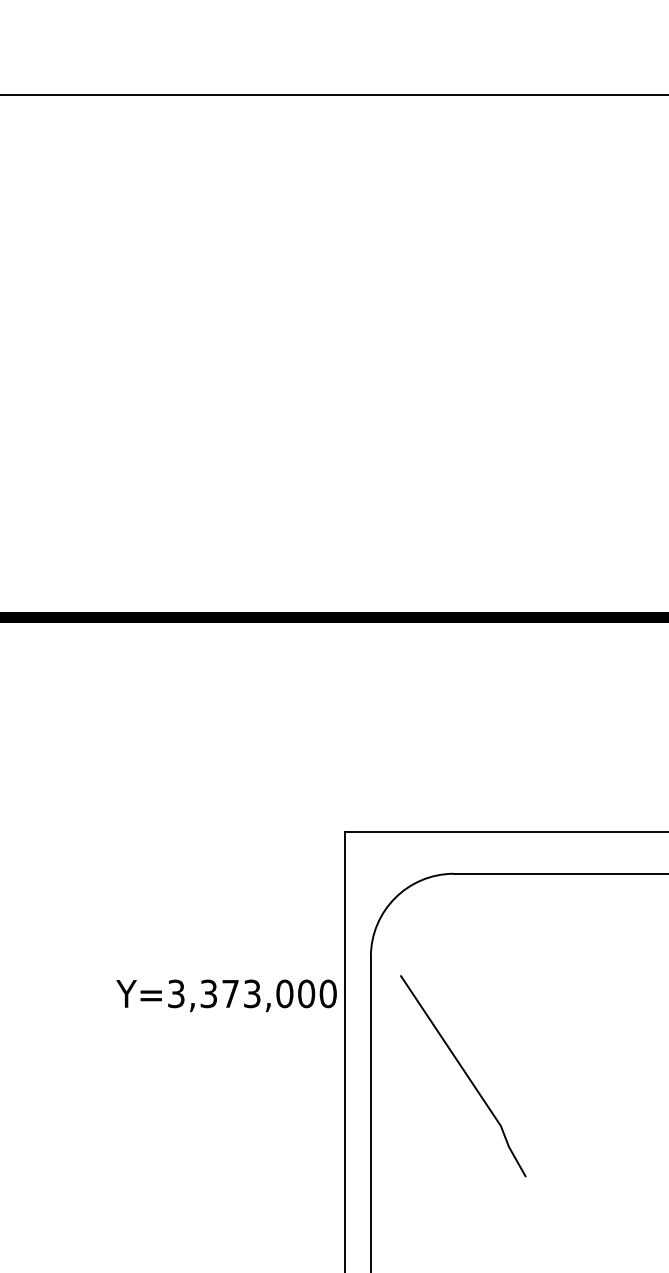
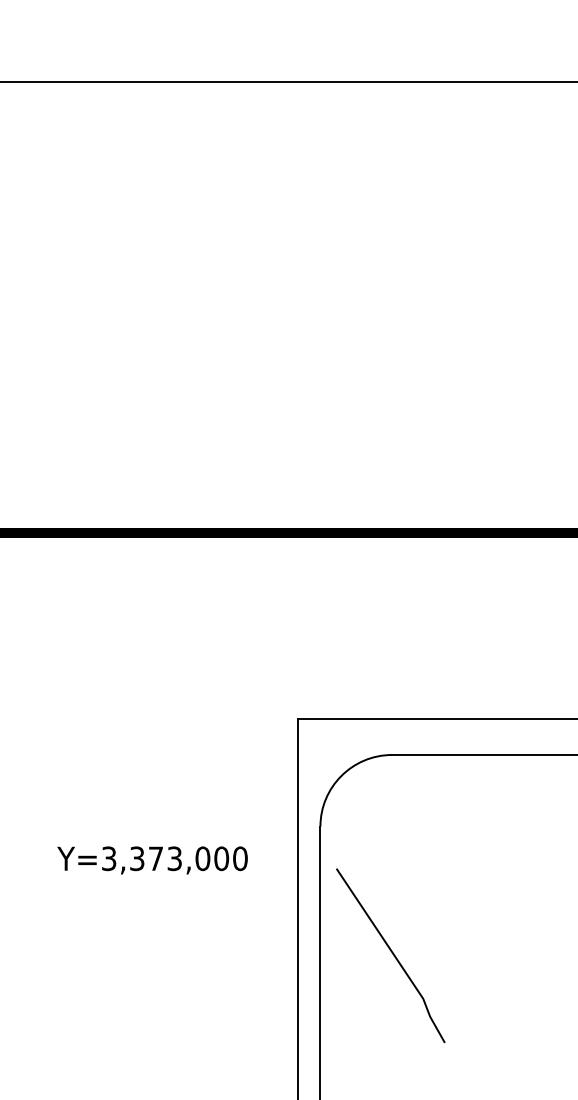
text: (226, 995) -> (152, 860), moved
line: (465, 1074) -> (392, 954), moved

